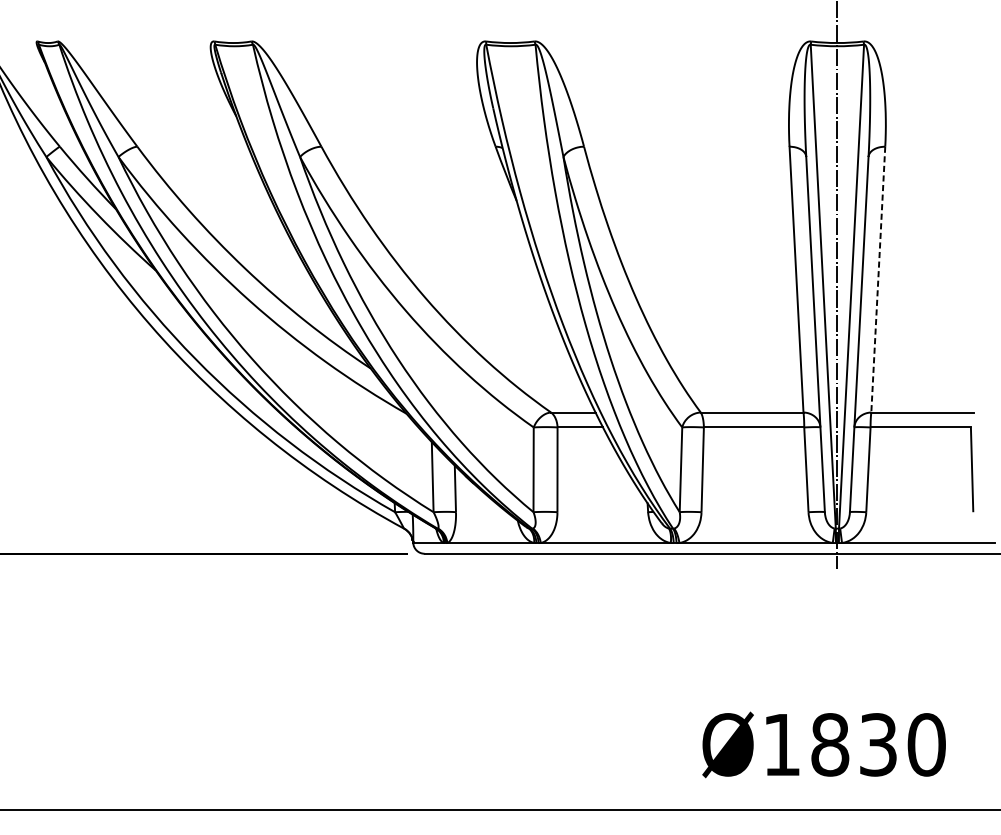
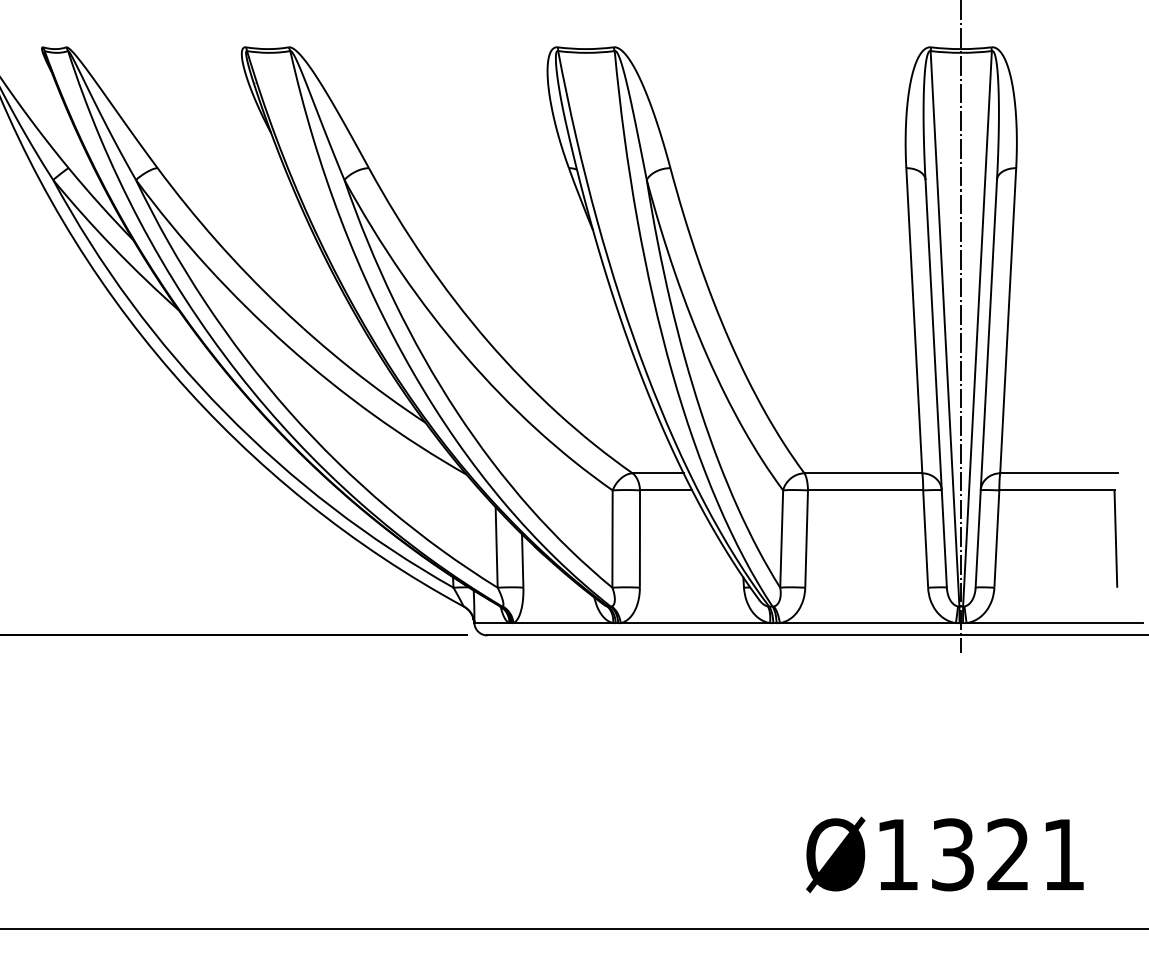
line: (878, 279) -> (1008, 320), dashed -> solid
text: (878, 744) -> (1008, 854), Ø1830 -> Ø1321

